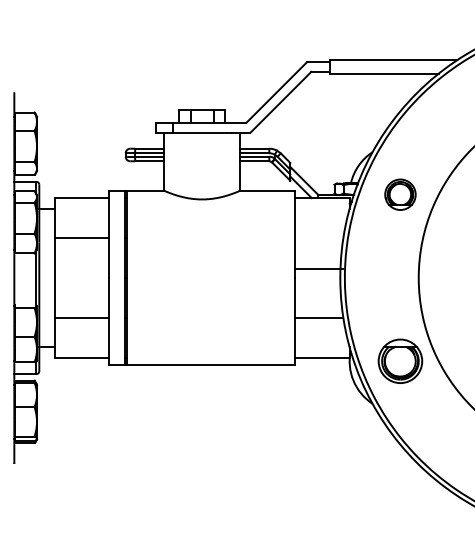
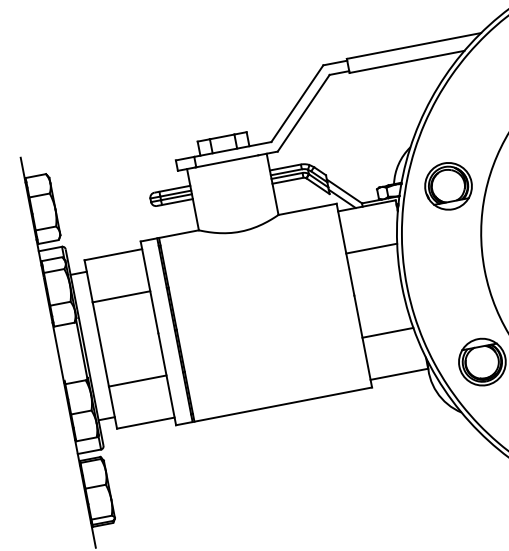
part: (400, 194) -> (448, 186), size x1.43
line: (319, 269) -> (372, 249), moved

